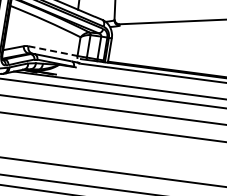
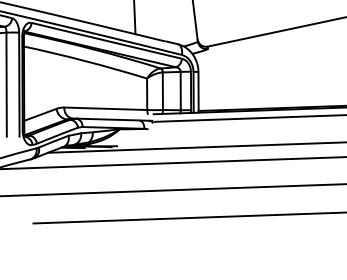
line: (53, 51) -> (106, 109), dashed -> solid

